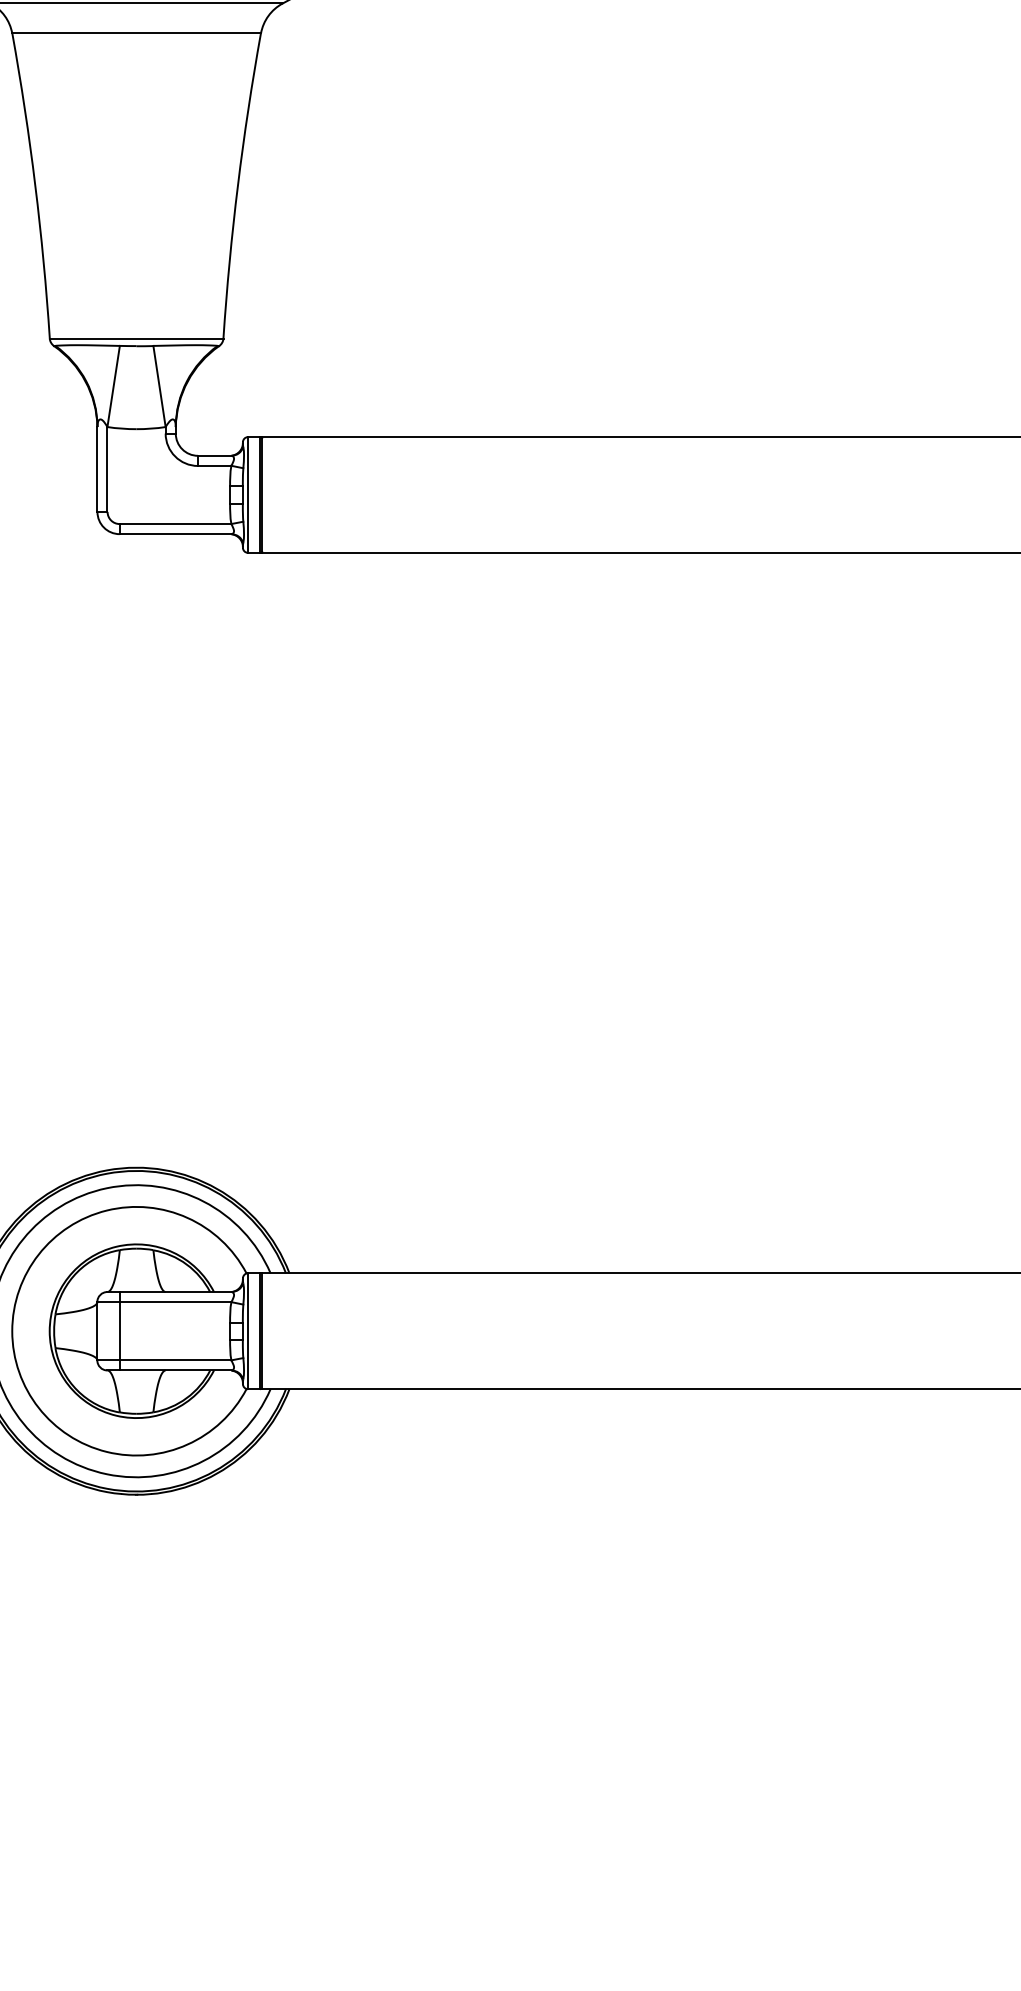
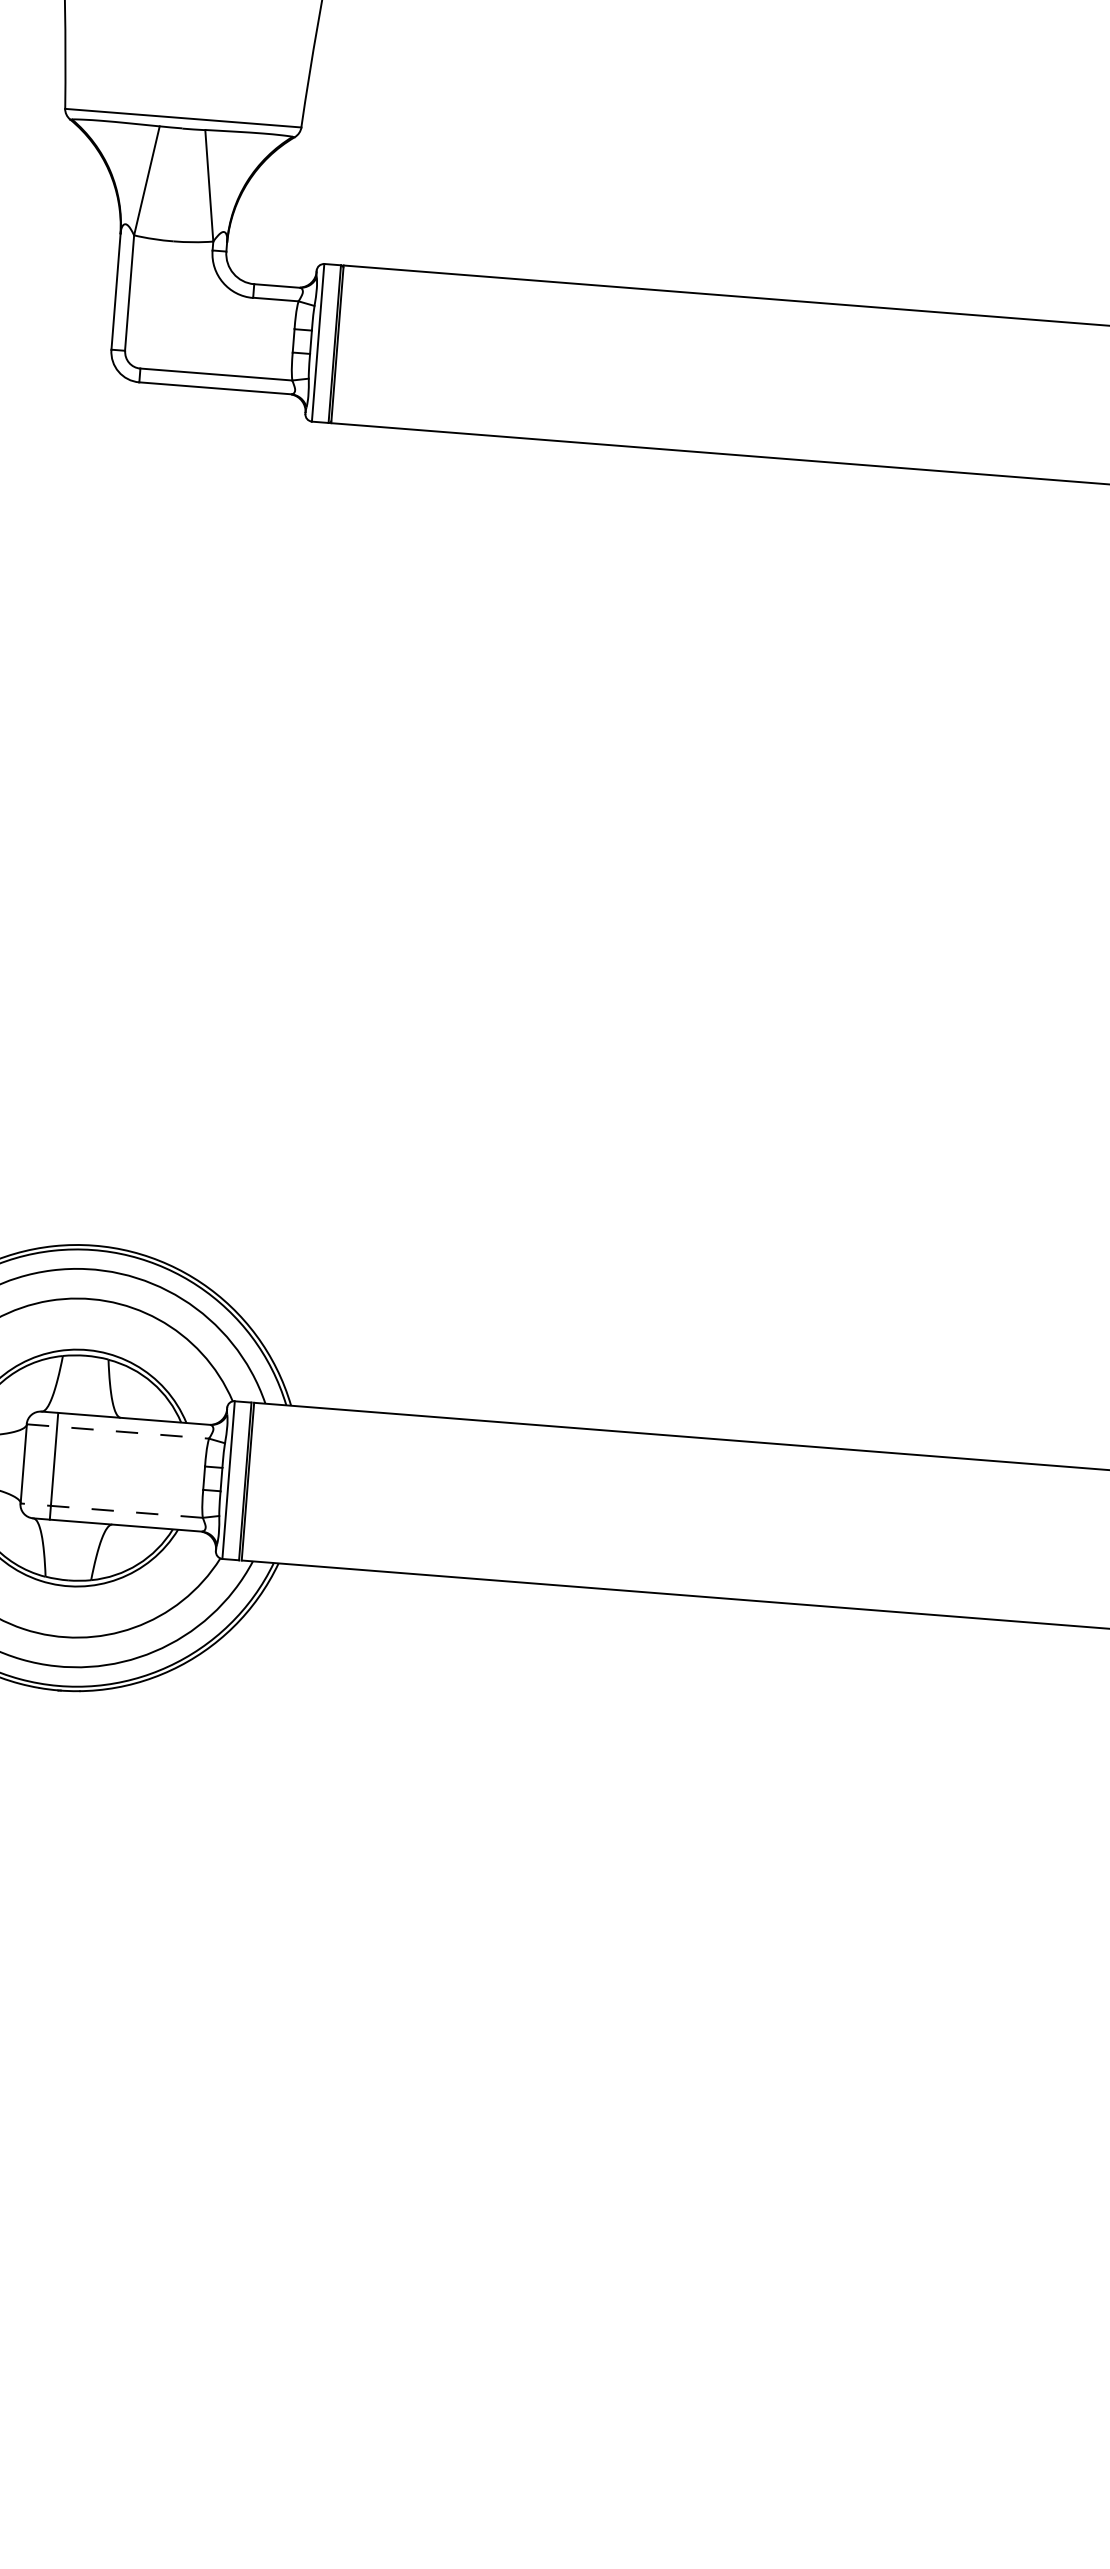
line: (164, 1302) -> (118, 1431), solid -> dashed
line: (164, 1360) -> (111, 1510), solid -> dashed

